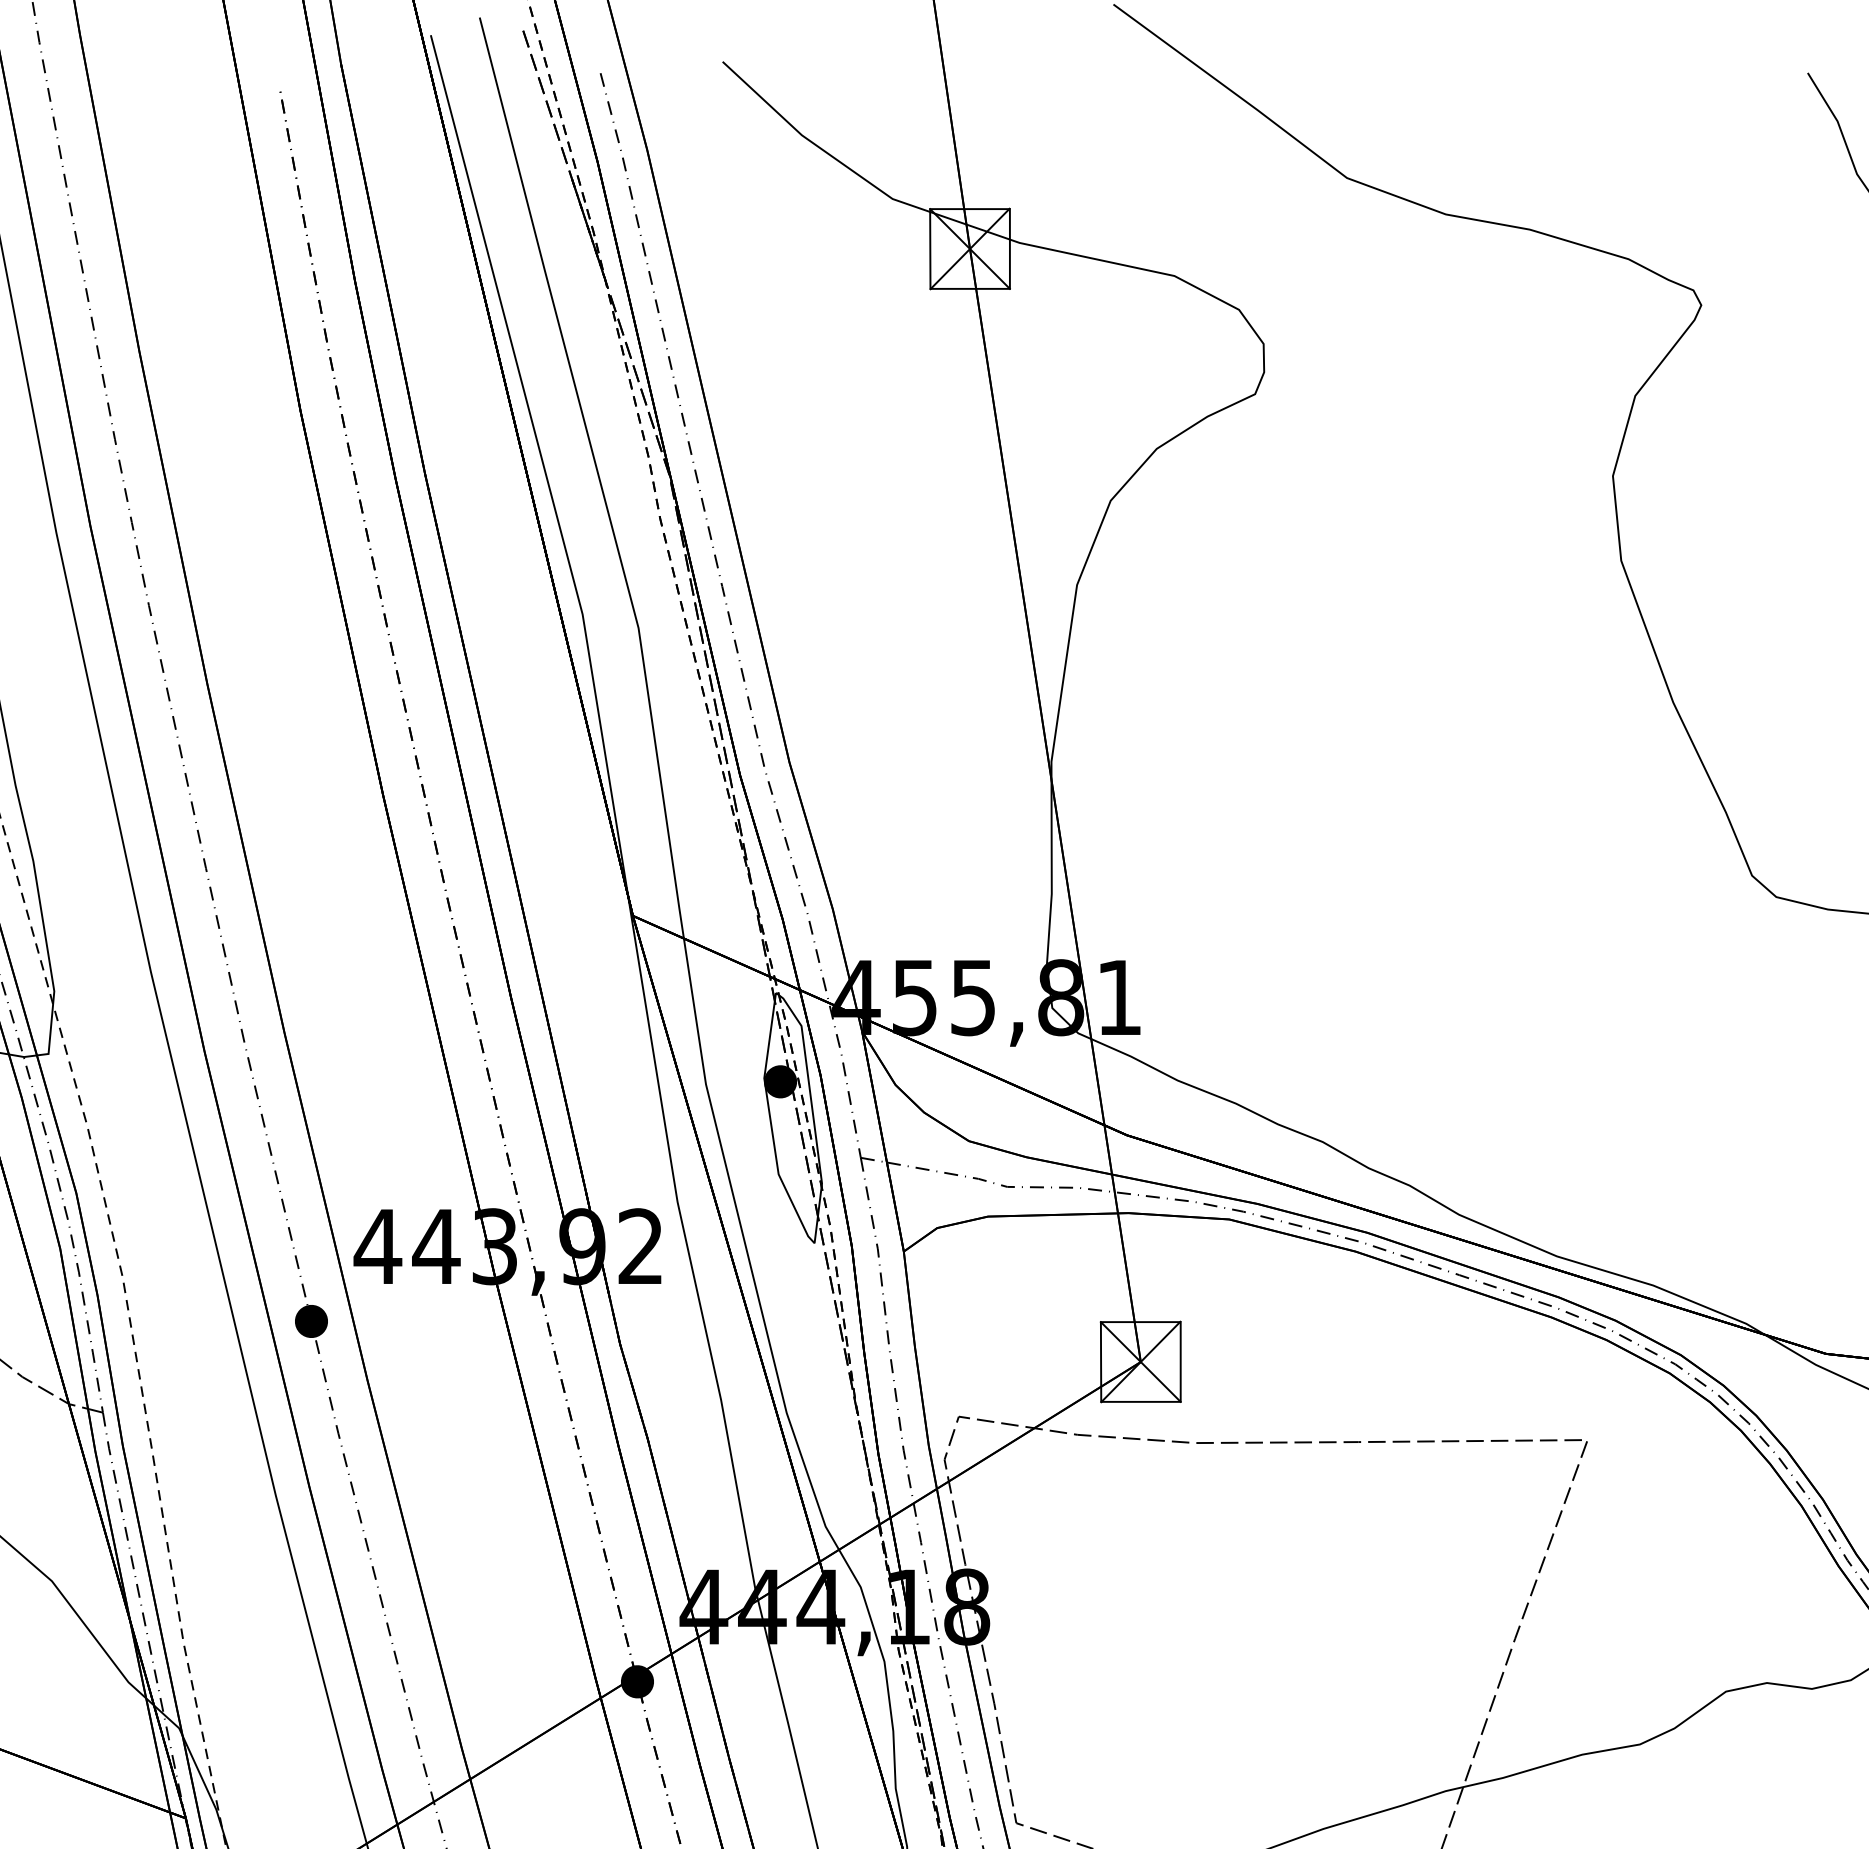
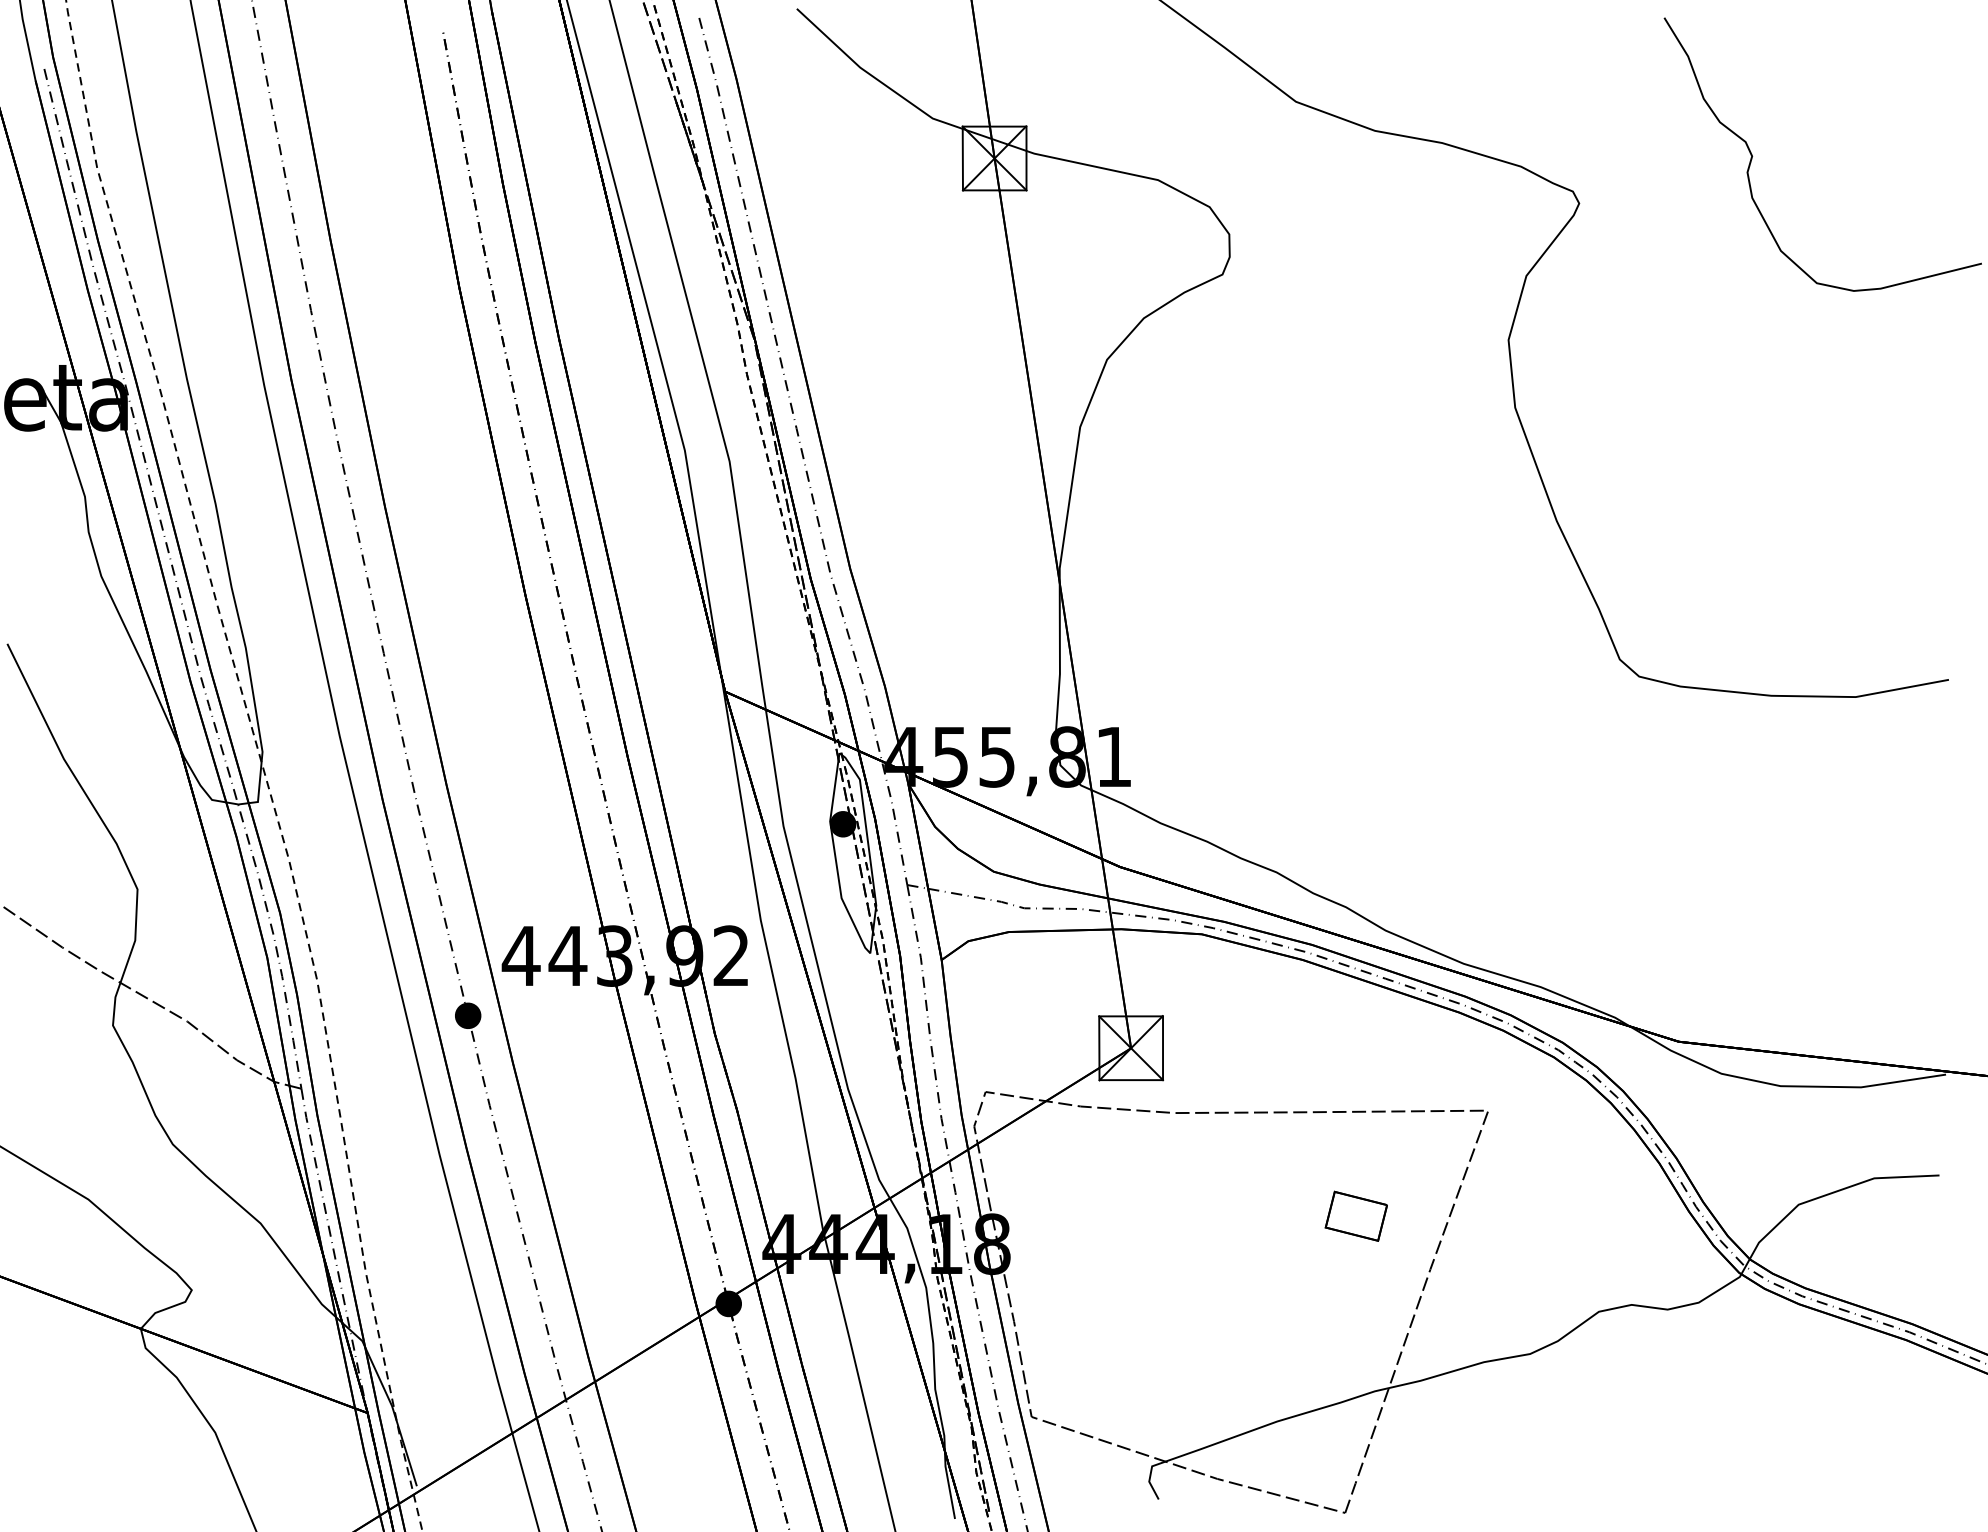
part: (1421, 1571) -> (1355, 1215), added

